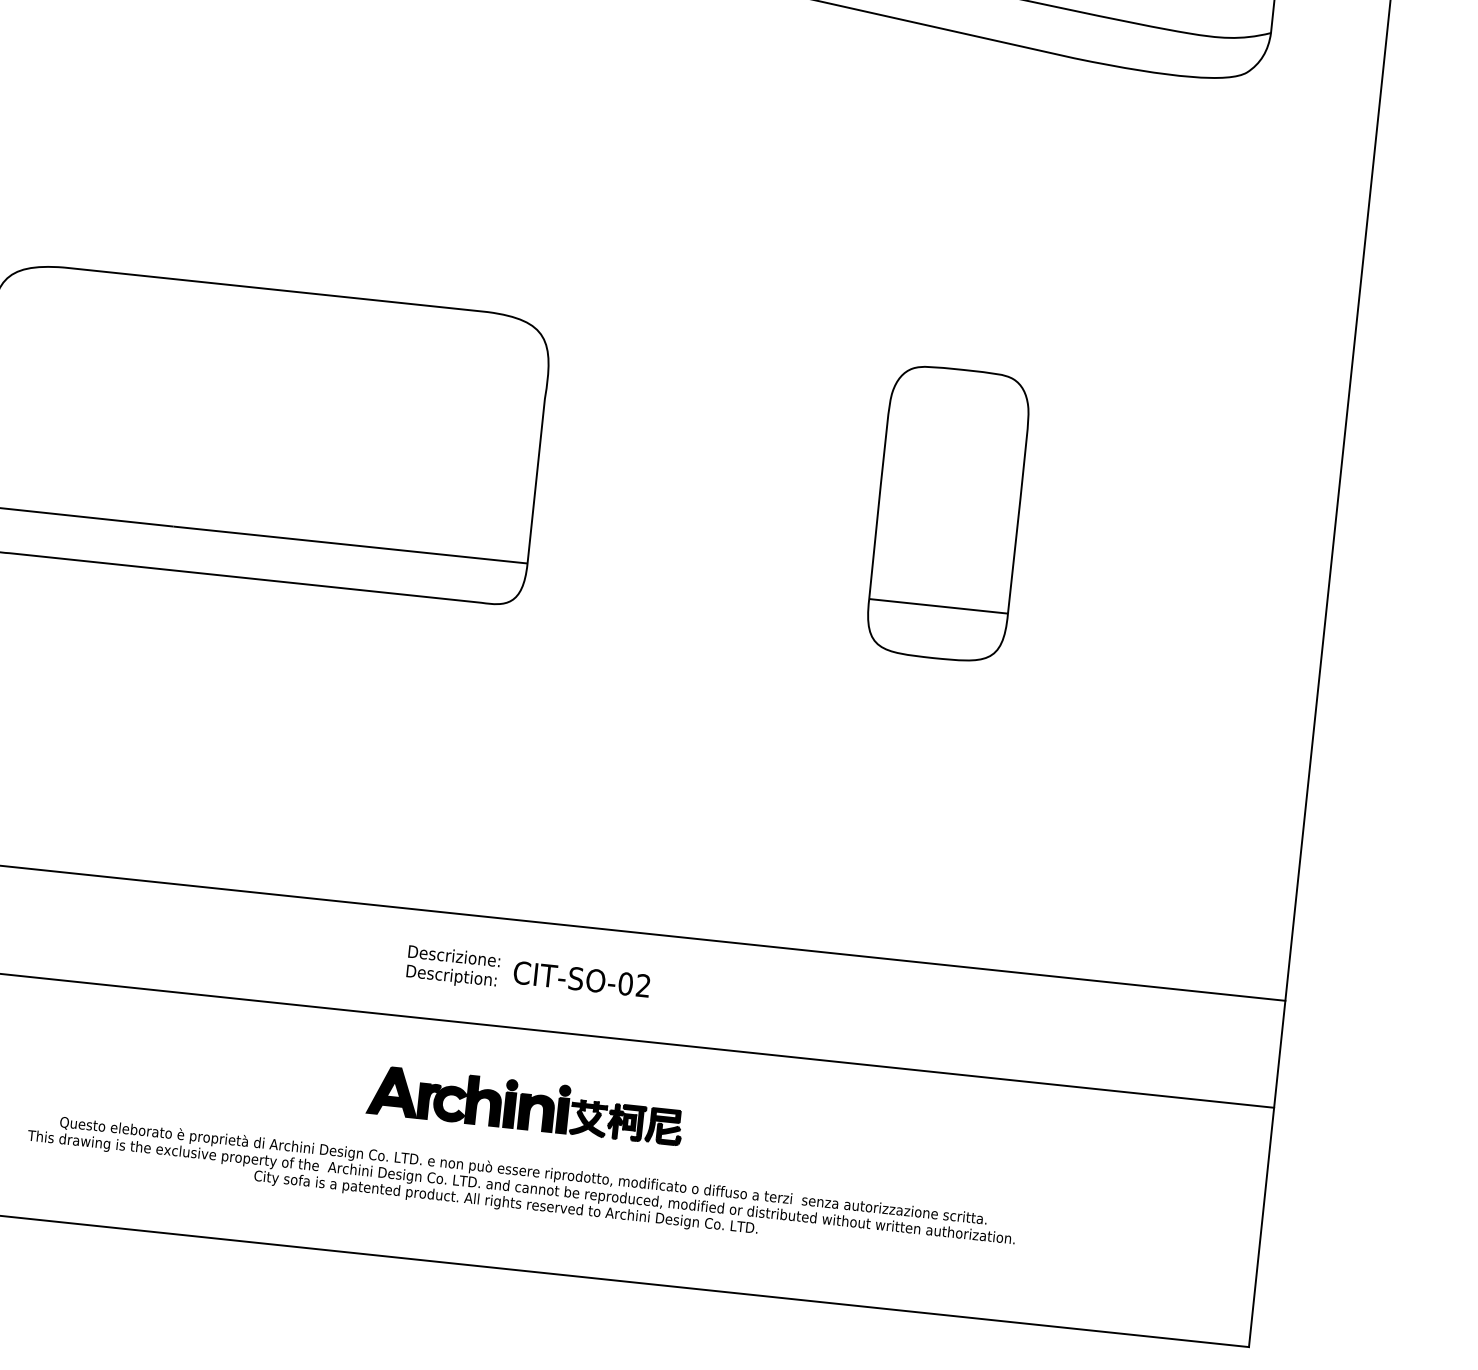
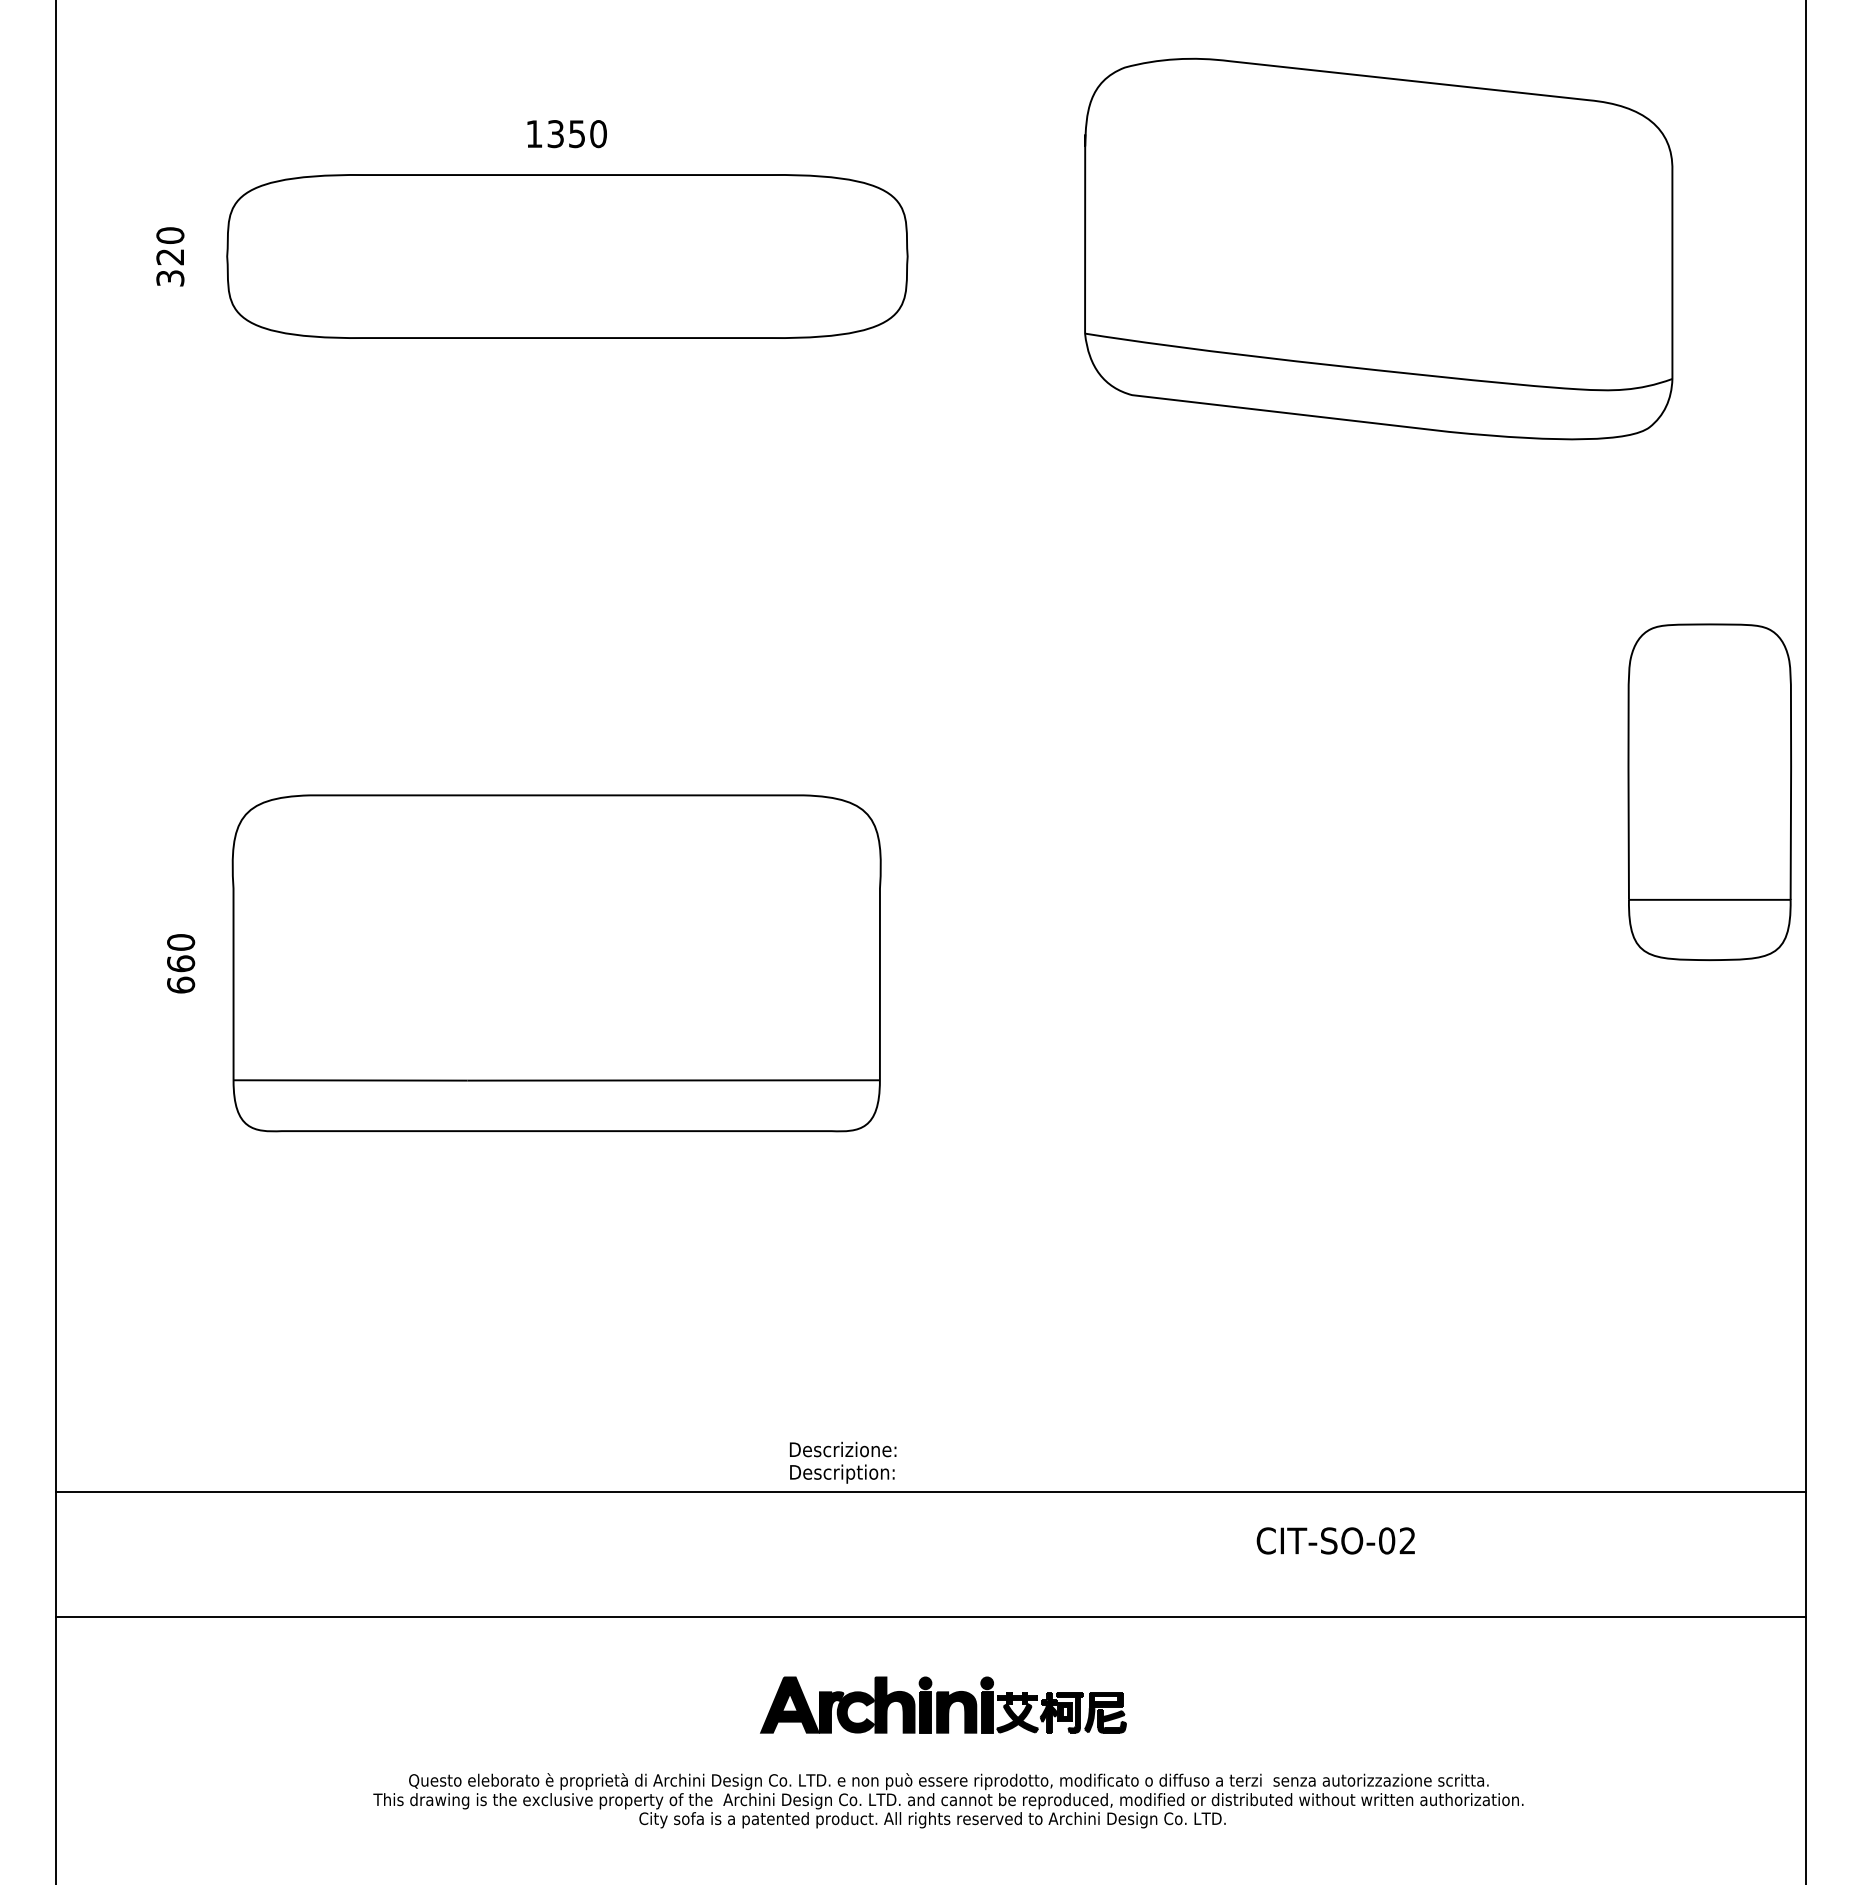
part: (948, 513) -> (1709, 791), moved
text: (453, 967) -> (843, 1462), moved
text: (581, 978) -> (1335, 1540), moved

